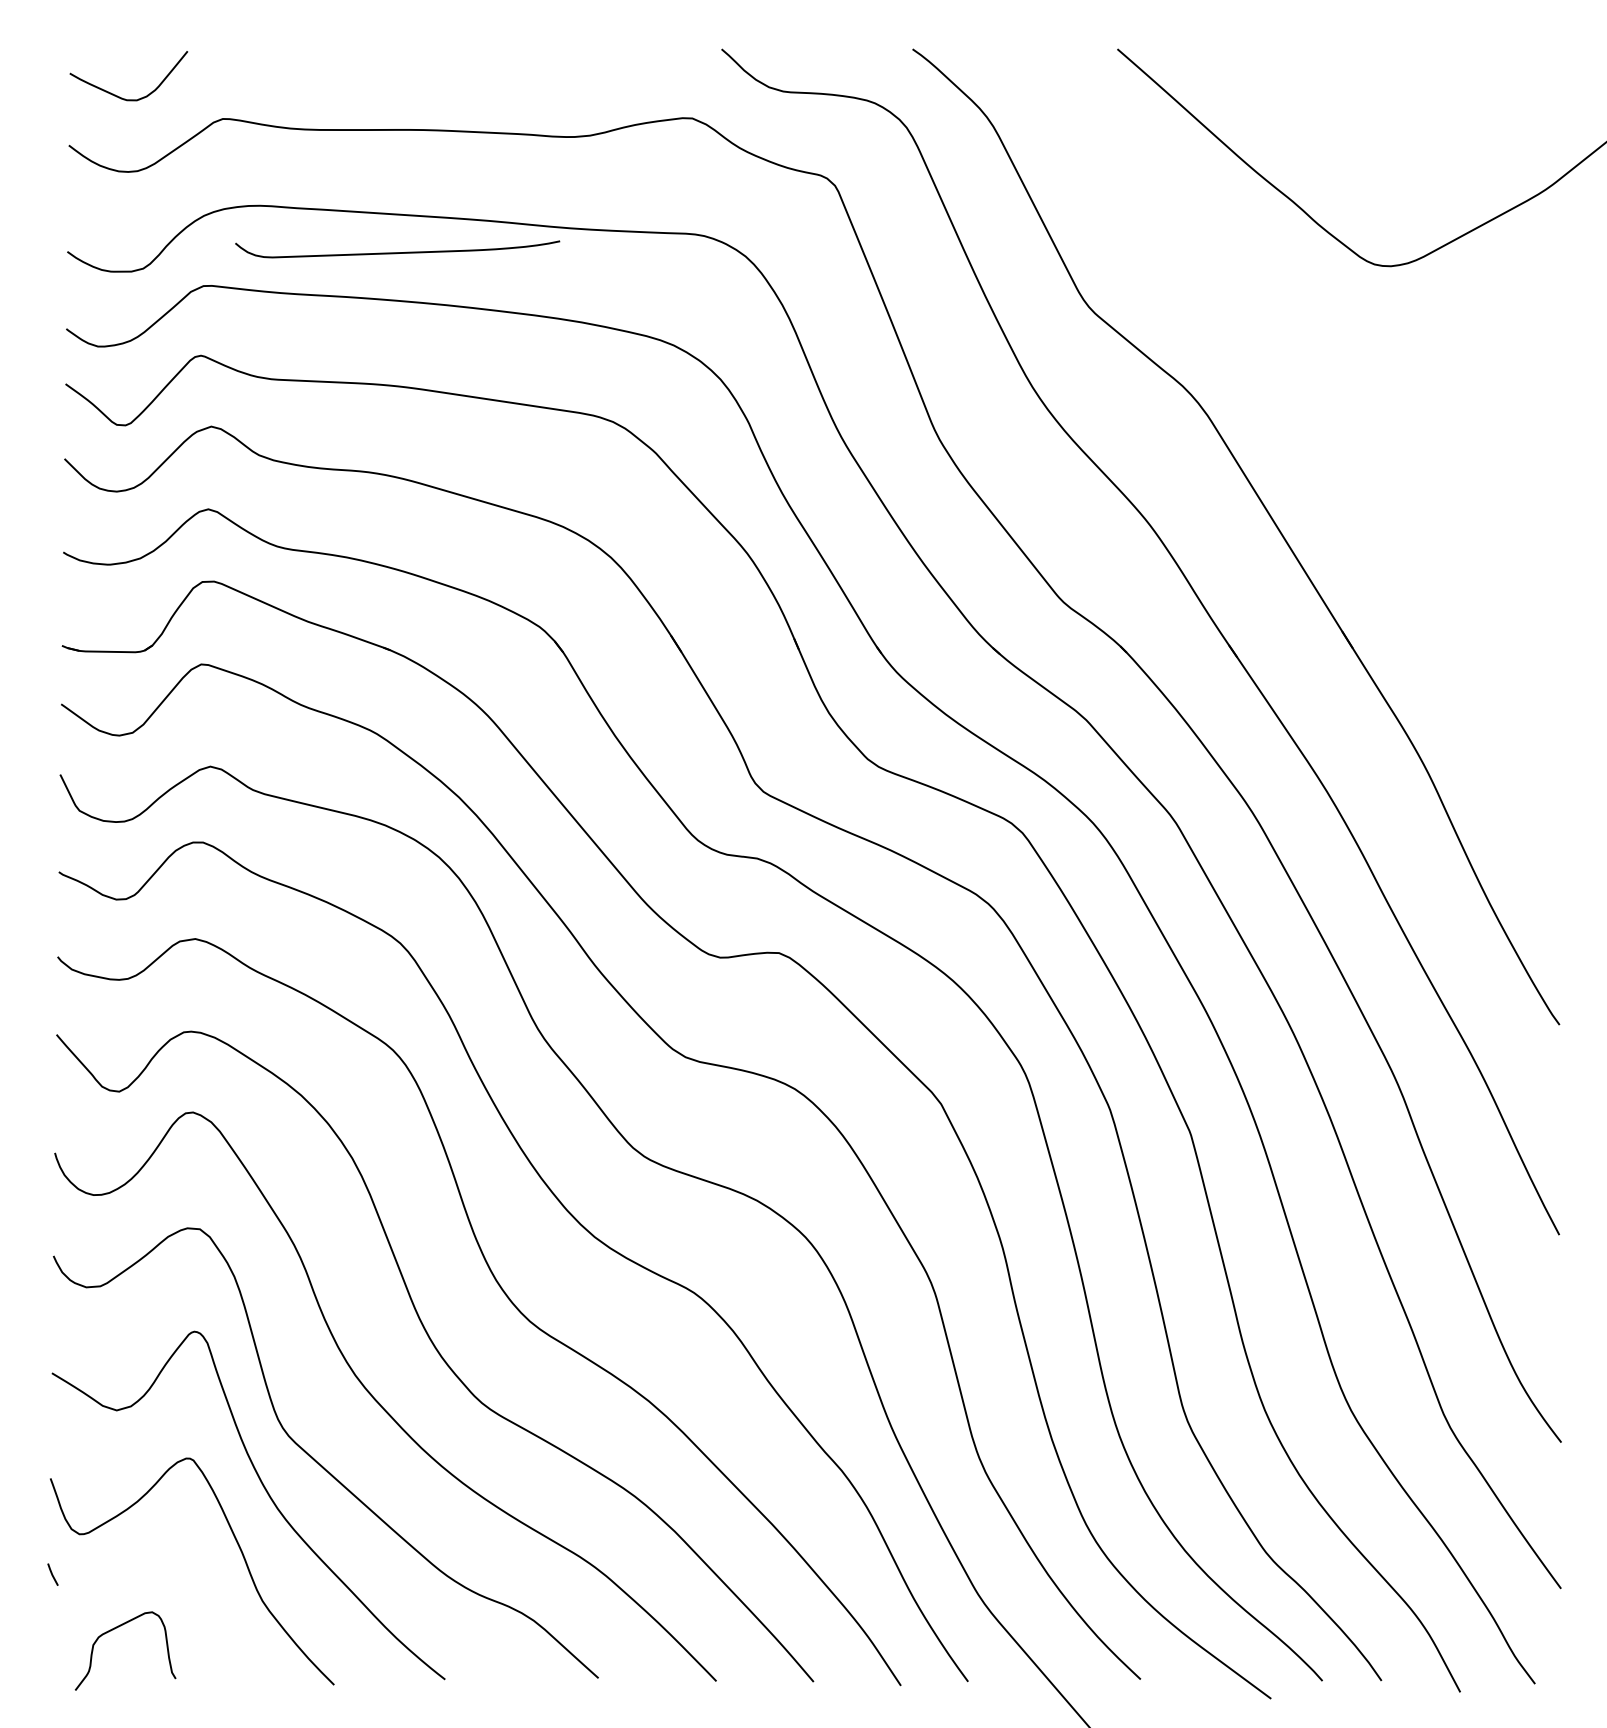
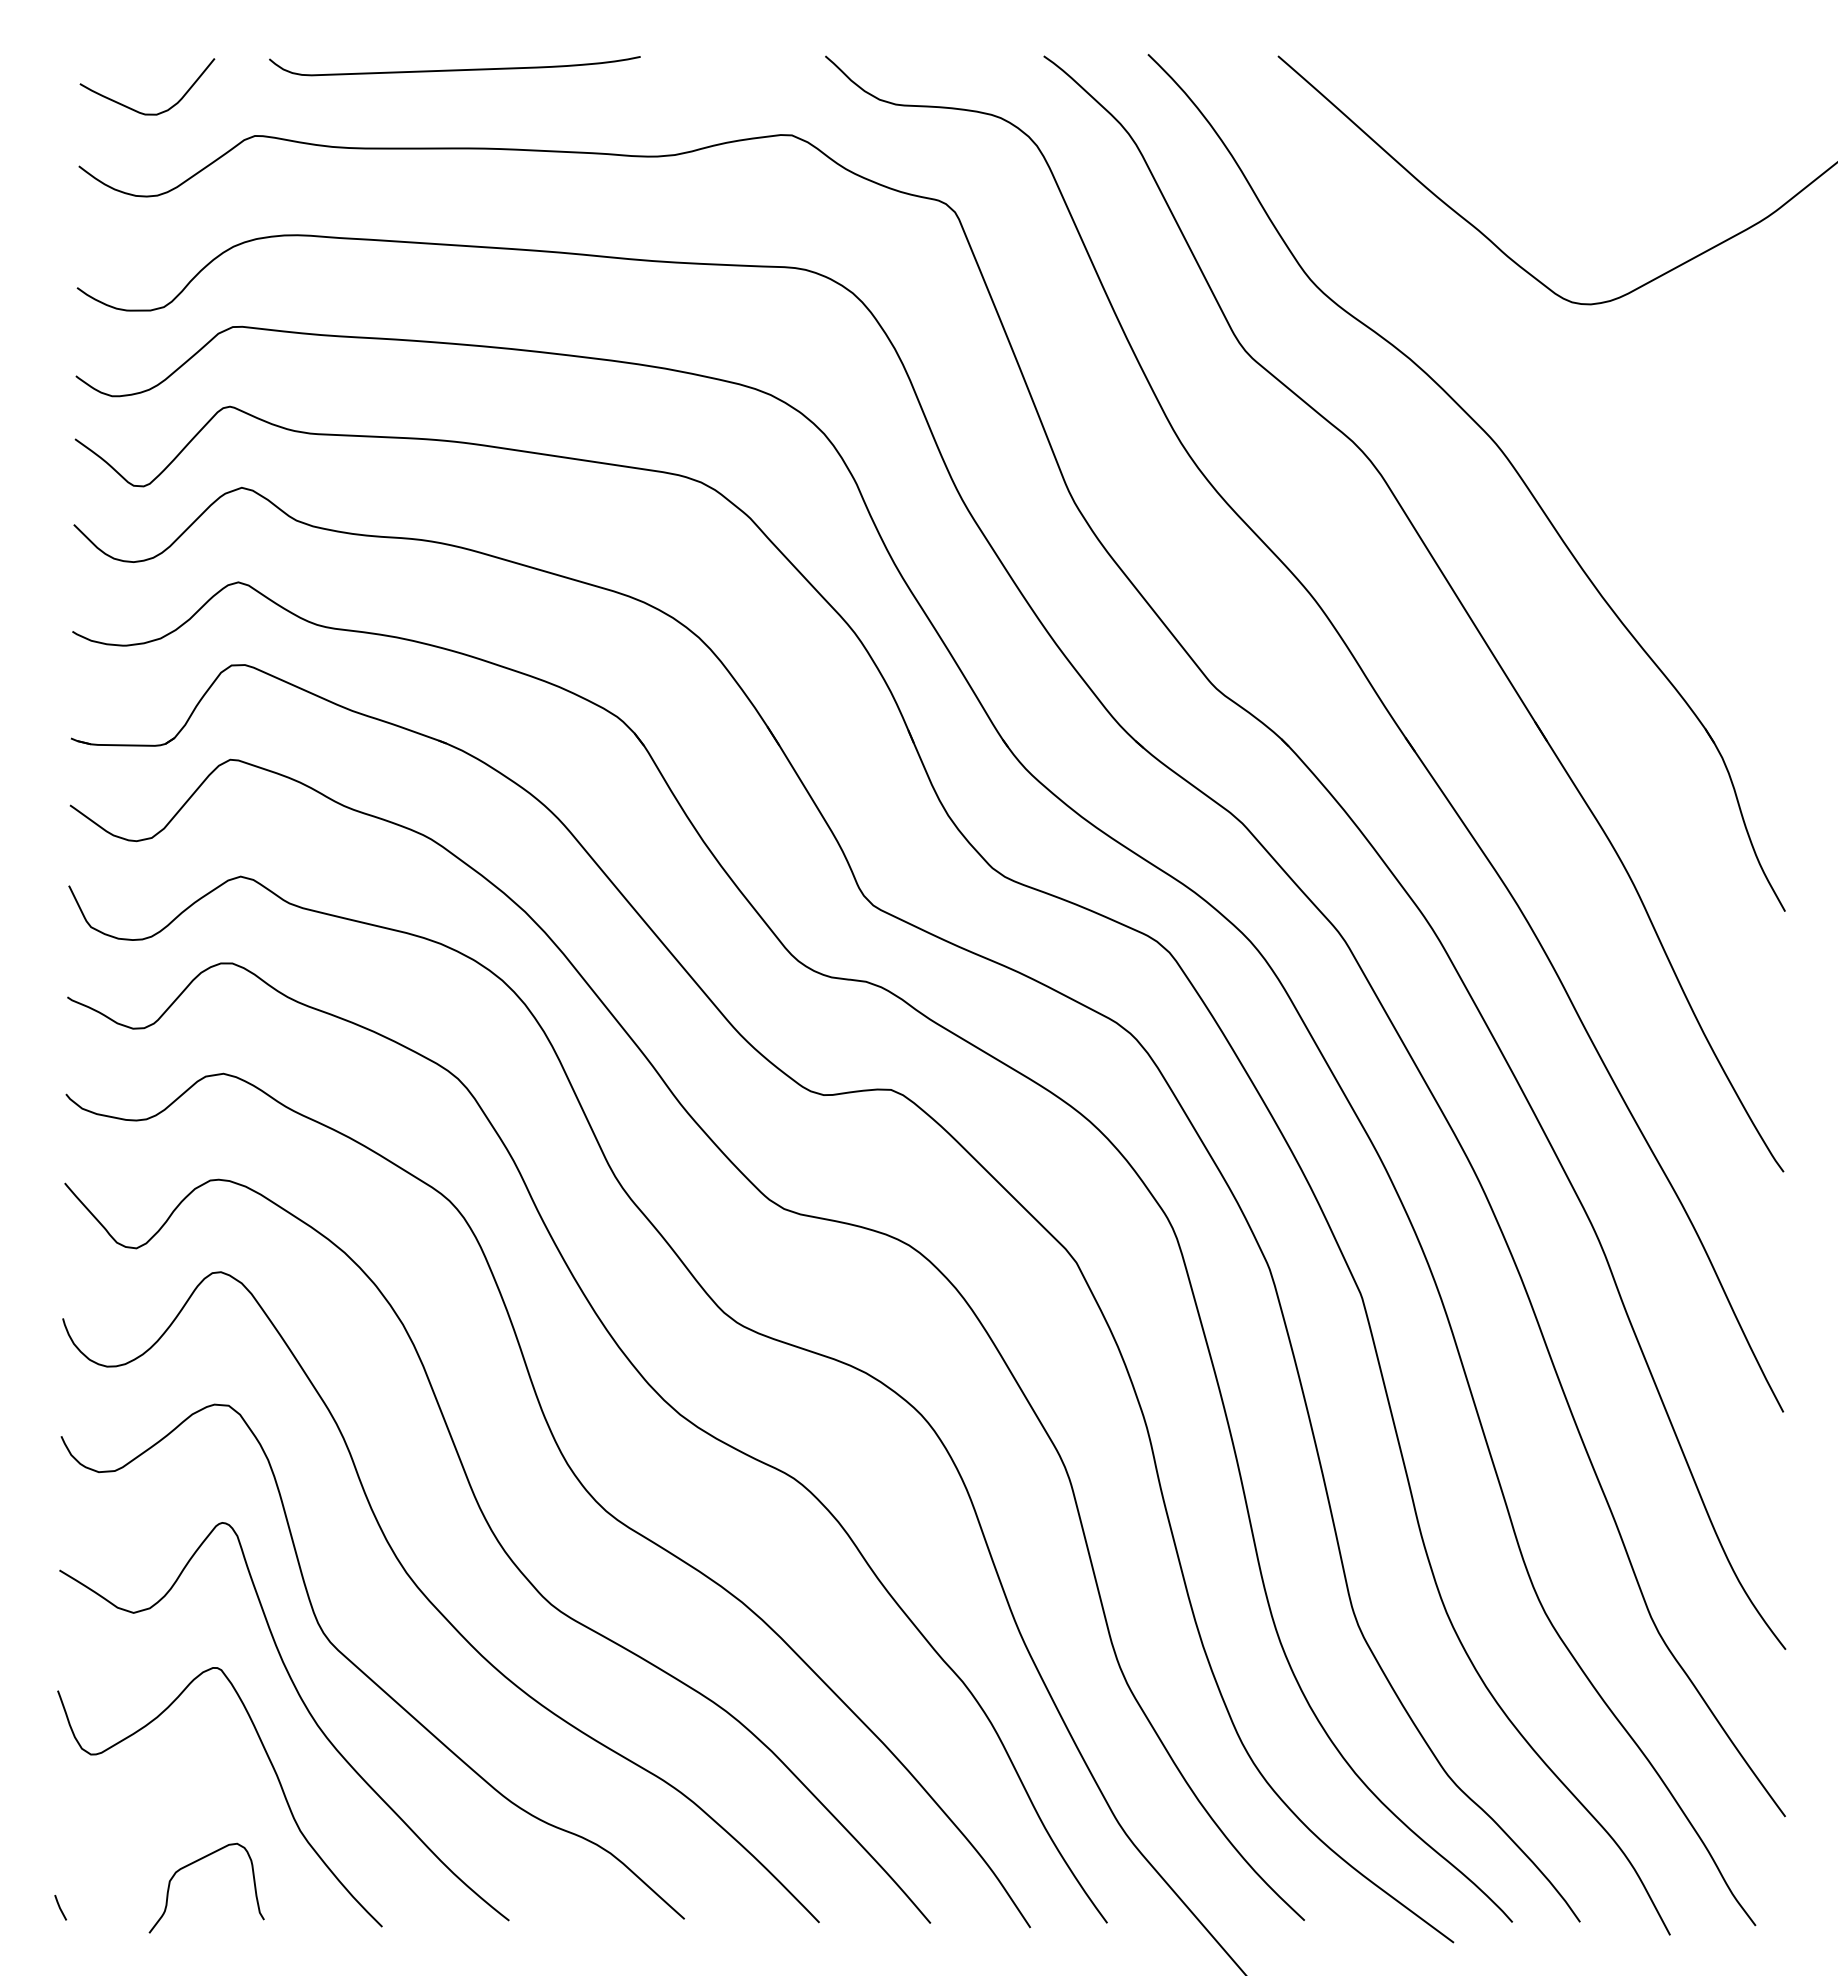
curve: (397, 252) -> (454, 69), moved
part: (1314, 398) -> (1503, 455), added
line: (52, 1574) -> (60, 1907), moved
curve: (114, 1629) -> (194, 1863), moved

